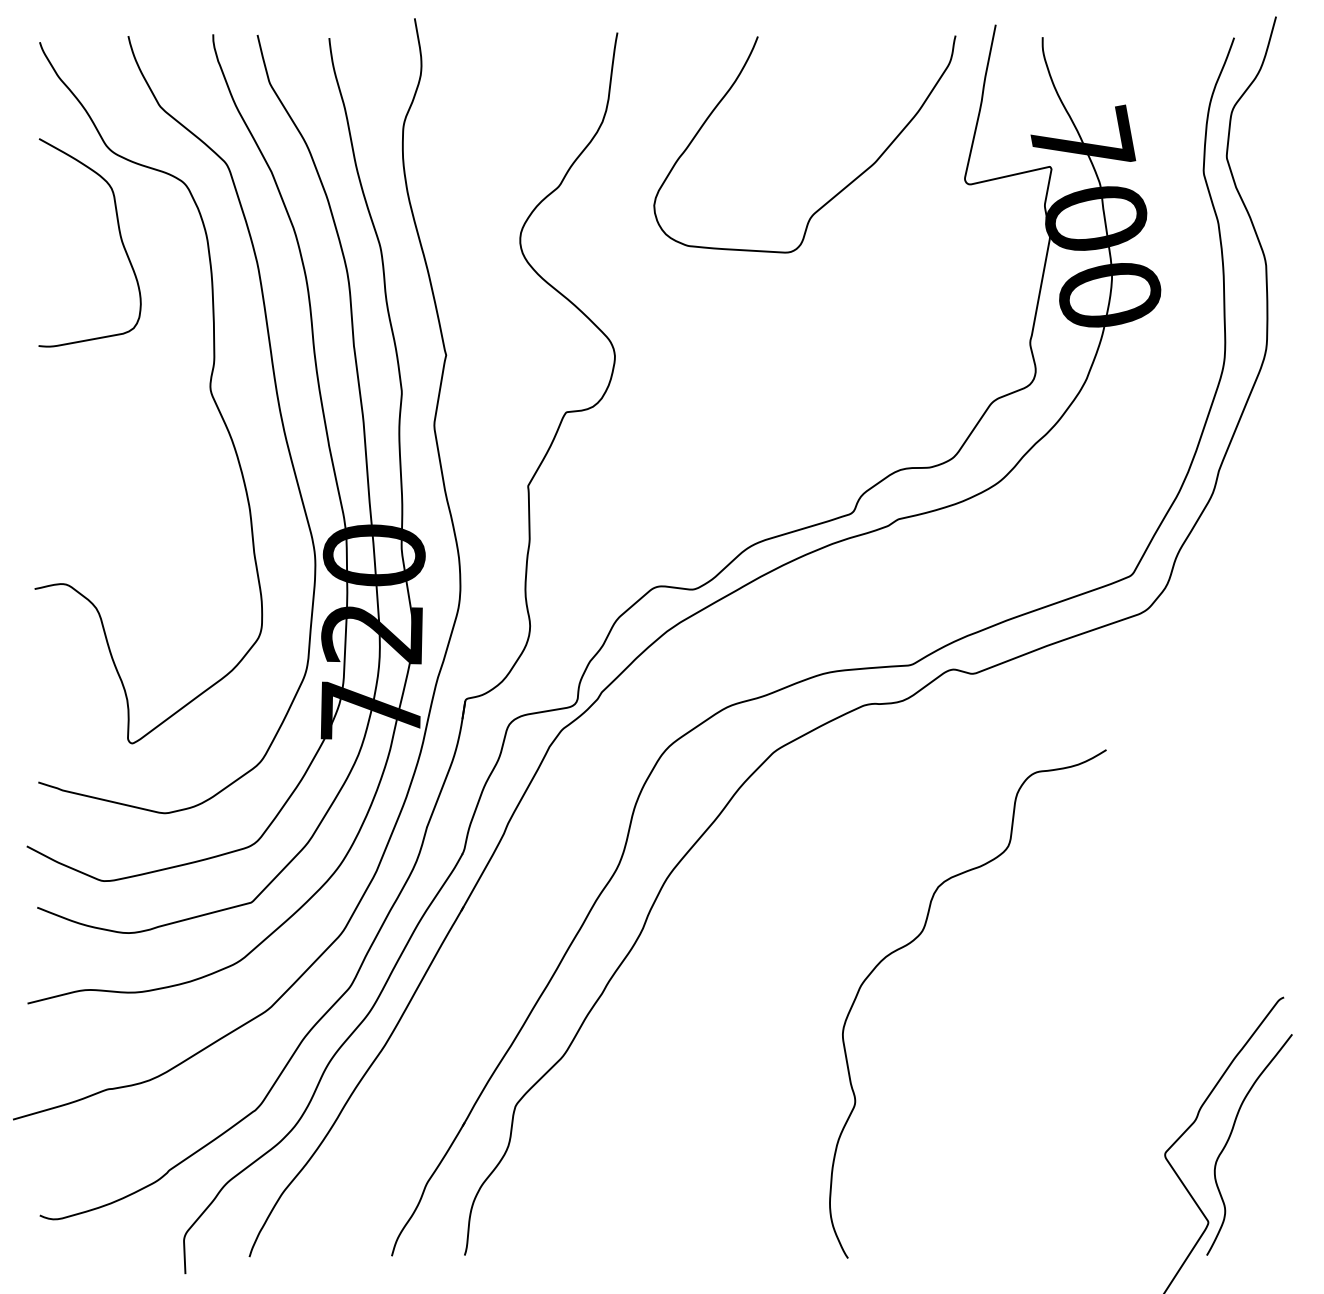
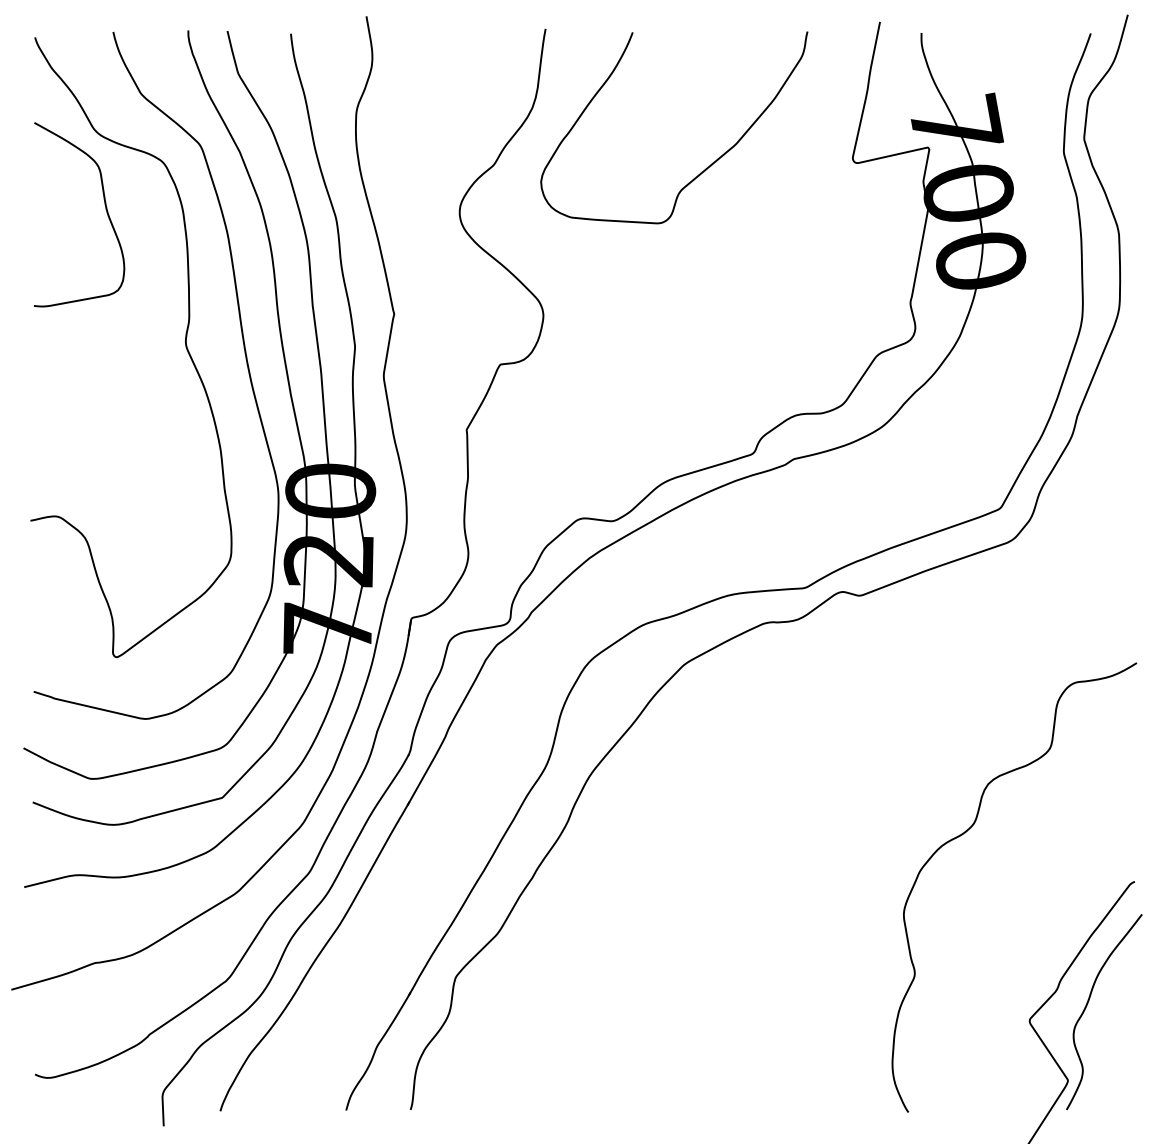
curve: (841, 189) -> (706, 167), moved
curve: (912, 942) -> (965, 833), moved

